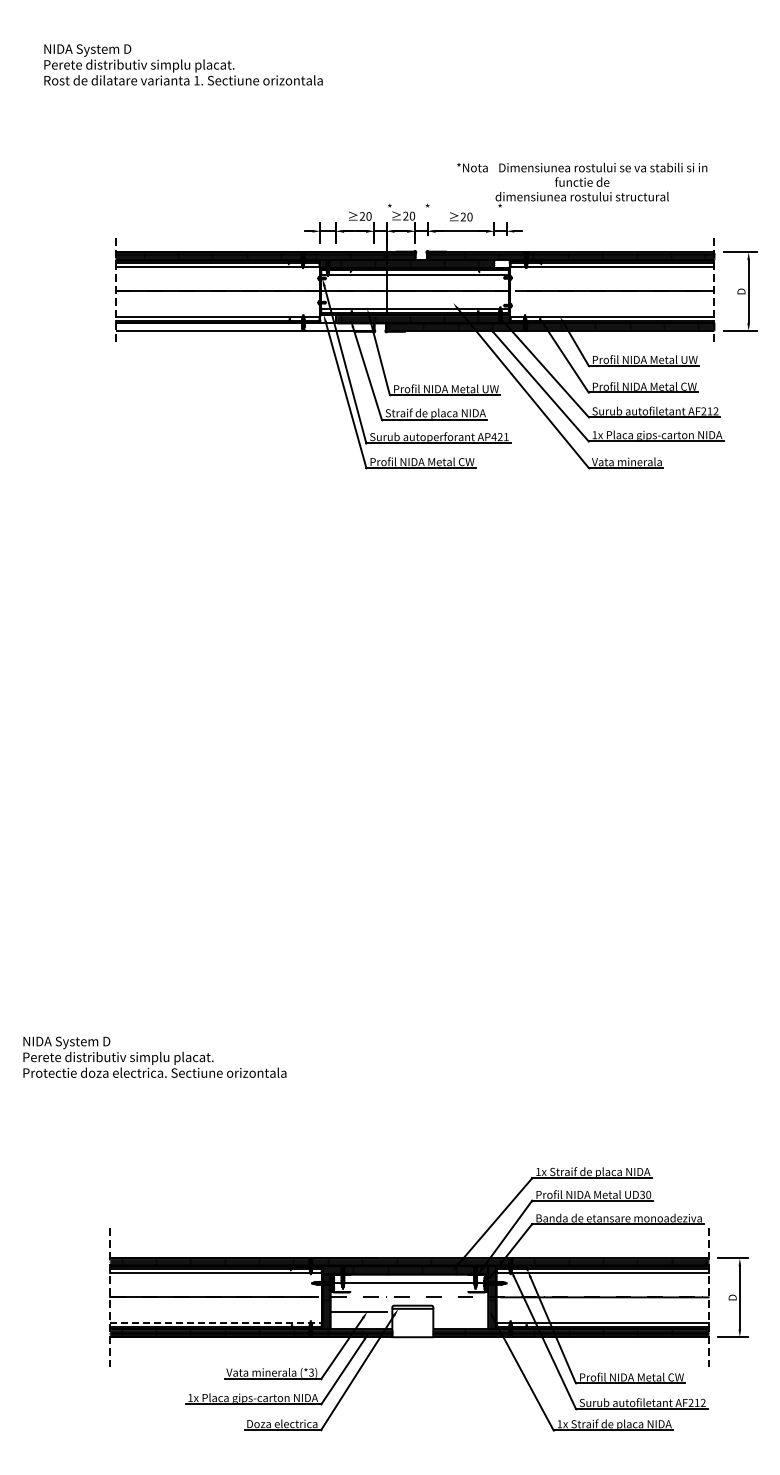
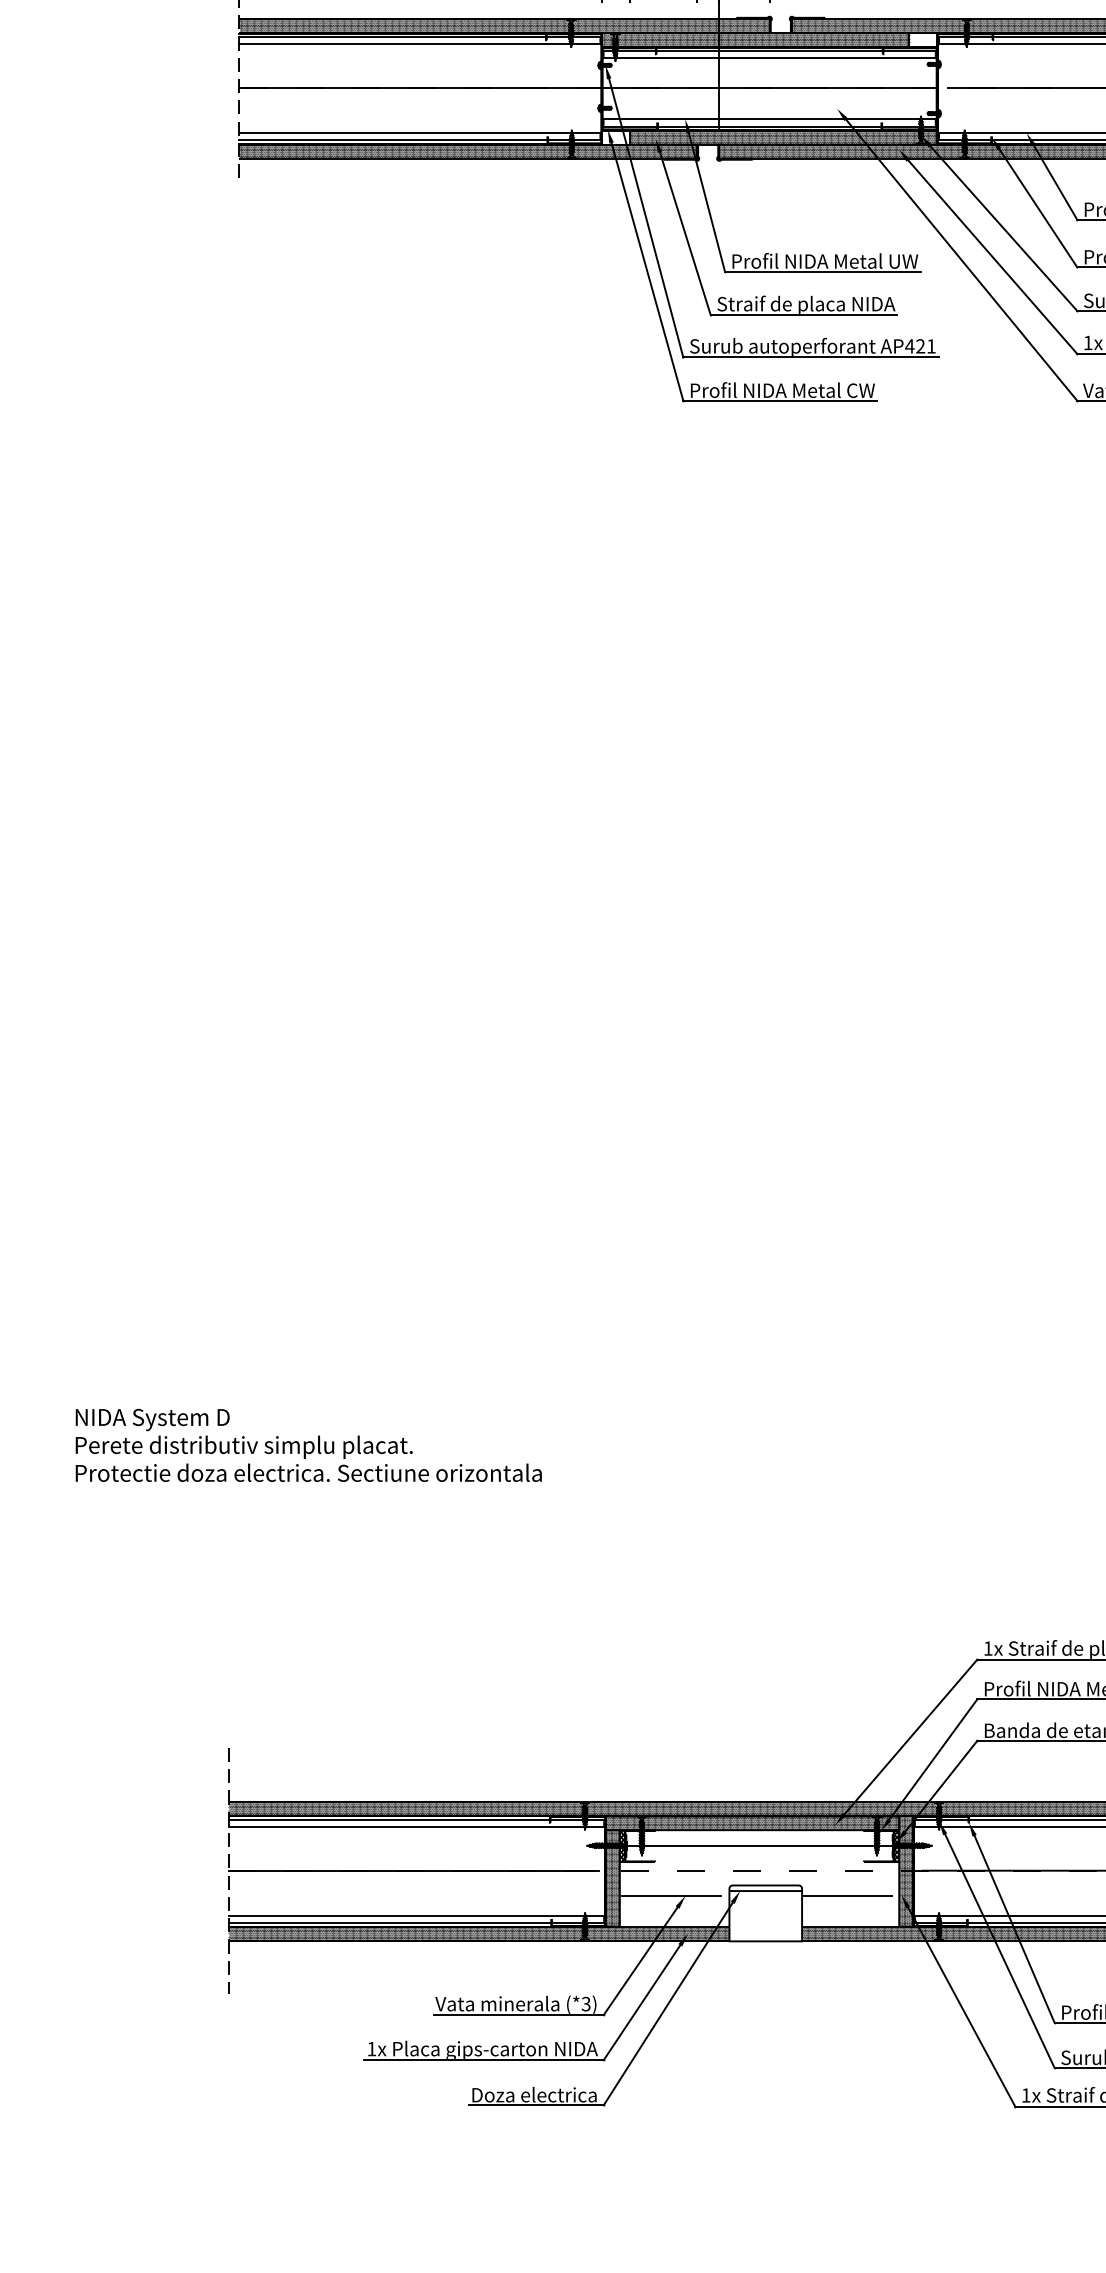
hatch: (244, 326) -> (467, 150), added
line: (459, 1311) -> (848, 1895), added
line: (215, 1322) -> (416, 1915), dashed -> solid

